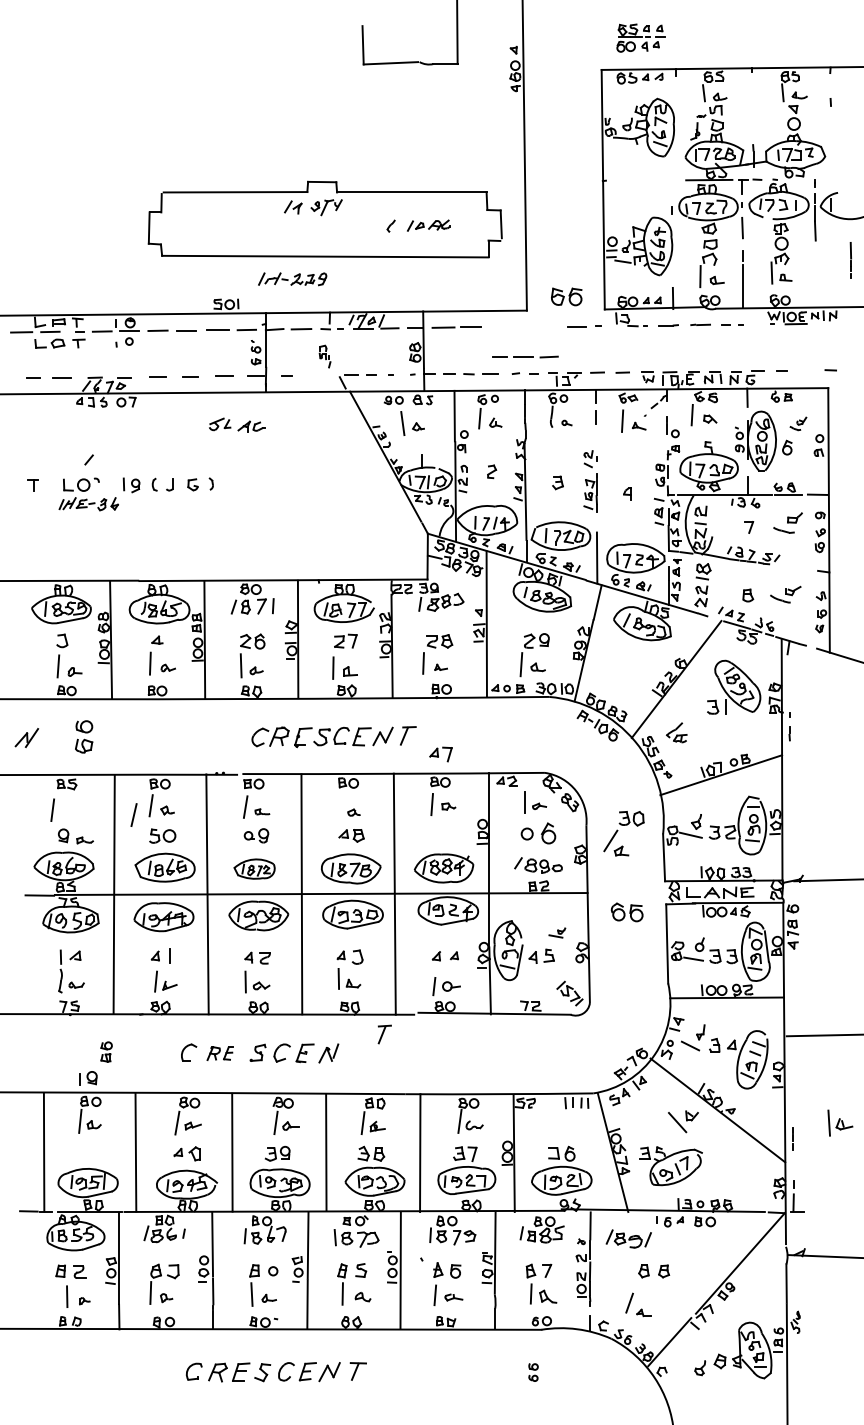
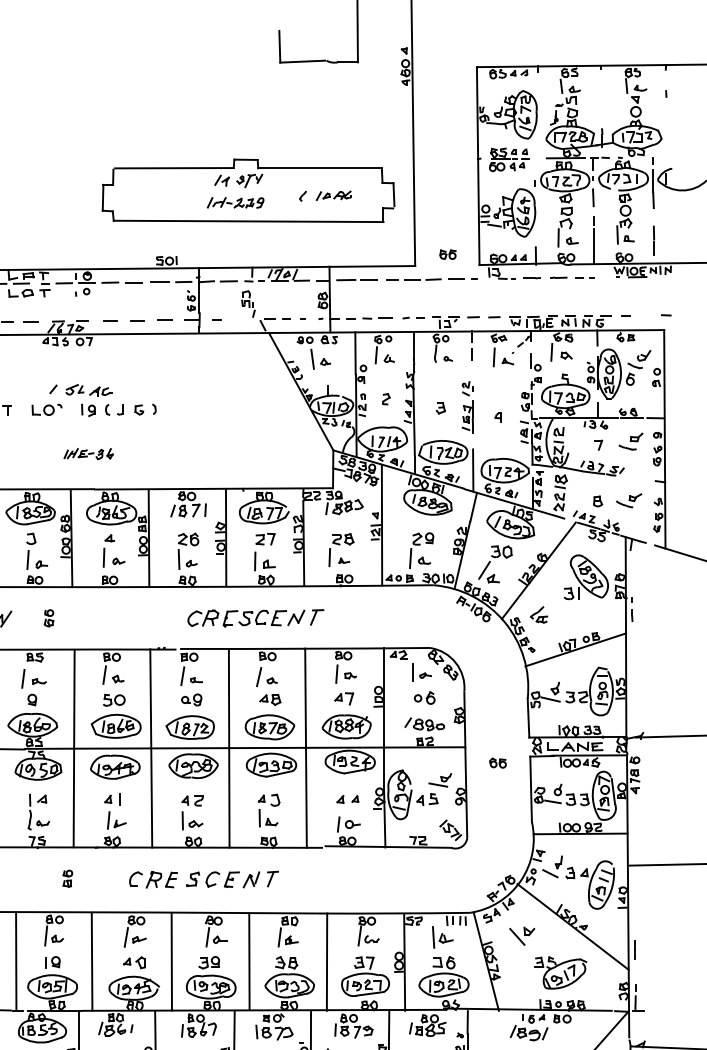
part: (640, 37) -> (509, 159), moved
line: (850, 260) -> (653, 241), moved
part: (292, 279) -> (235, 203), moved
part: (566, 296) -> (447, 254), size x0.62
part: (324, 356) -> (247, 303), size x1.43
part: (525, 356) -> (414, 279), moved
part: (798, 423) -> (639, 359), size x1.67
part: (237, 424) -> (89, 389), moved
part: (88, 504) -> (88, 454), moved
part: (83, 736) -> (48, 617), size x0.62
part: (440, 754) -> (343, 698), moved
line: (133, 814) -> (258, 676), moved
part: (538, 833) -> (424, 698), size x0.71
part: (623, 833) -> (494, 564), moved
part: (84, 840) -> (38, 681), moved
part: (254, 868) -> (190, 726), size x1.43
part: (626, 911) -> (497, 762), size x0.62
part: (557, 932) -> (440, 779), size x1.67
part: (384, 1034) -> (272, 879), moved
part: (220, 1053) -> (161, 879), size x1.43
part: (88, 1078) -> (52, 962), moved
part: (683, 1121) -> (522, 936), moved
part: (840, 1122) -> (442, 936), moved
part: (670, 1166) -> (560, 973), moved
part: (628, 1238) -> (528, 1032), moved

